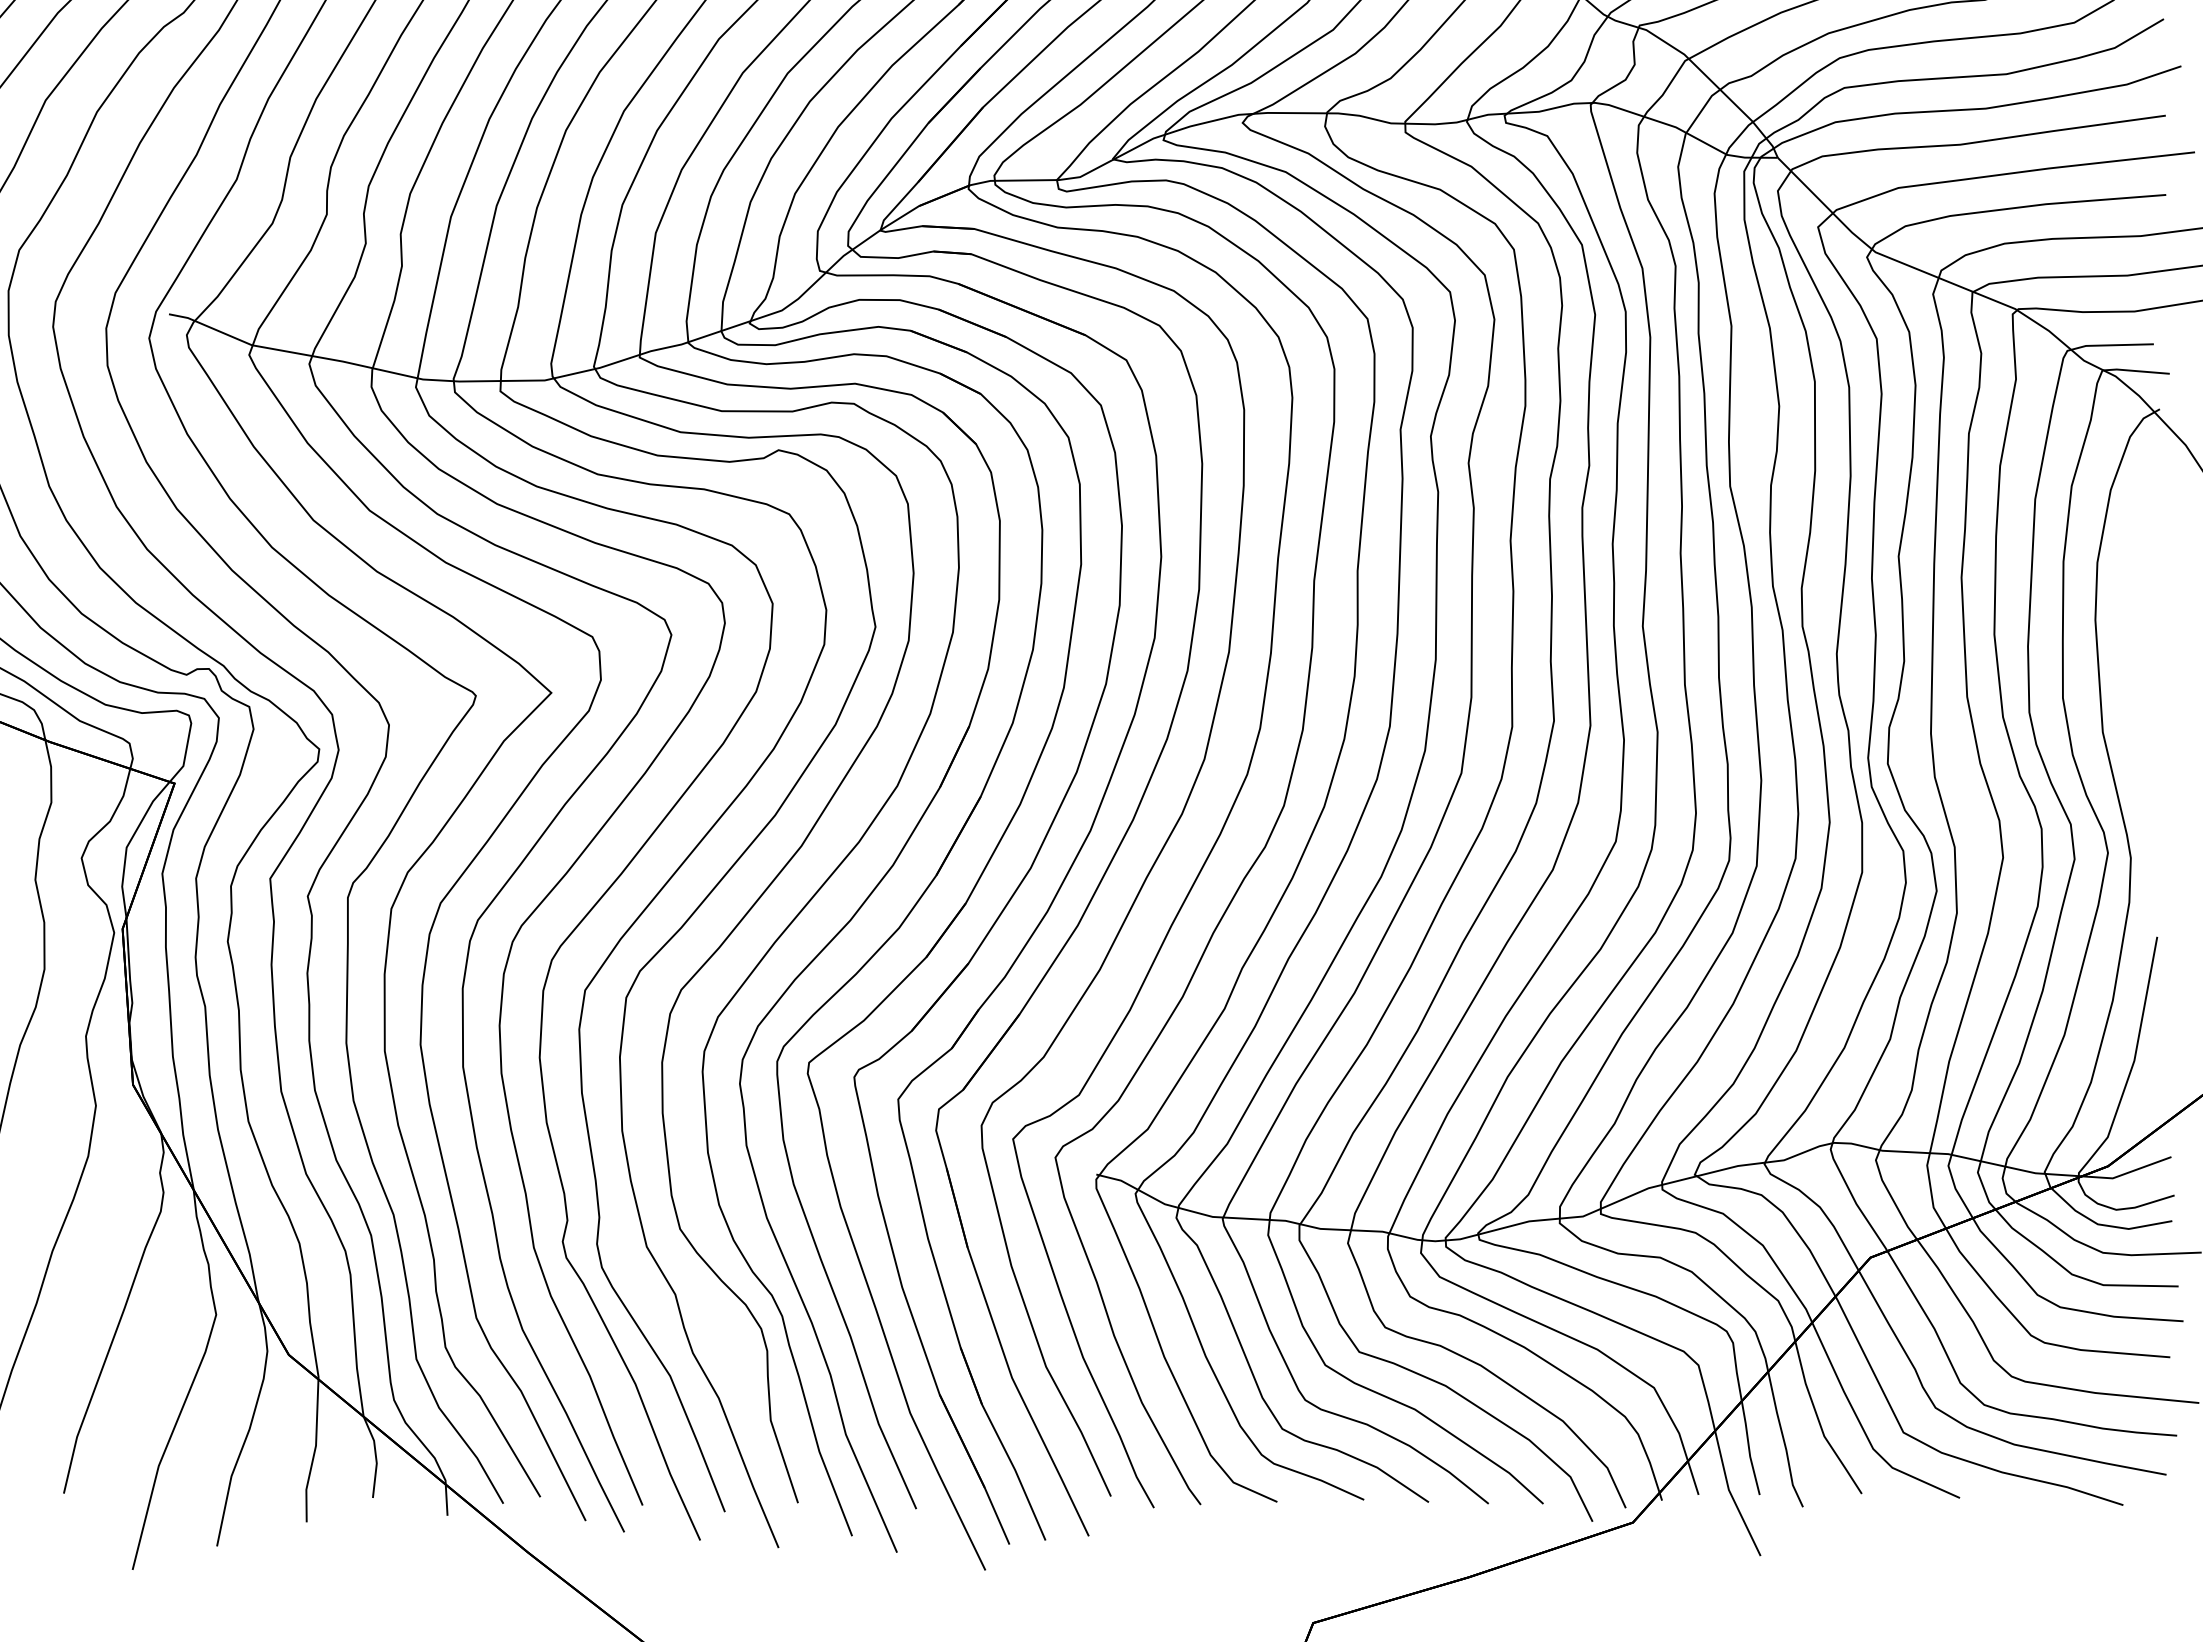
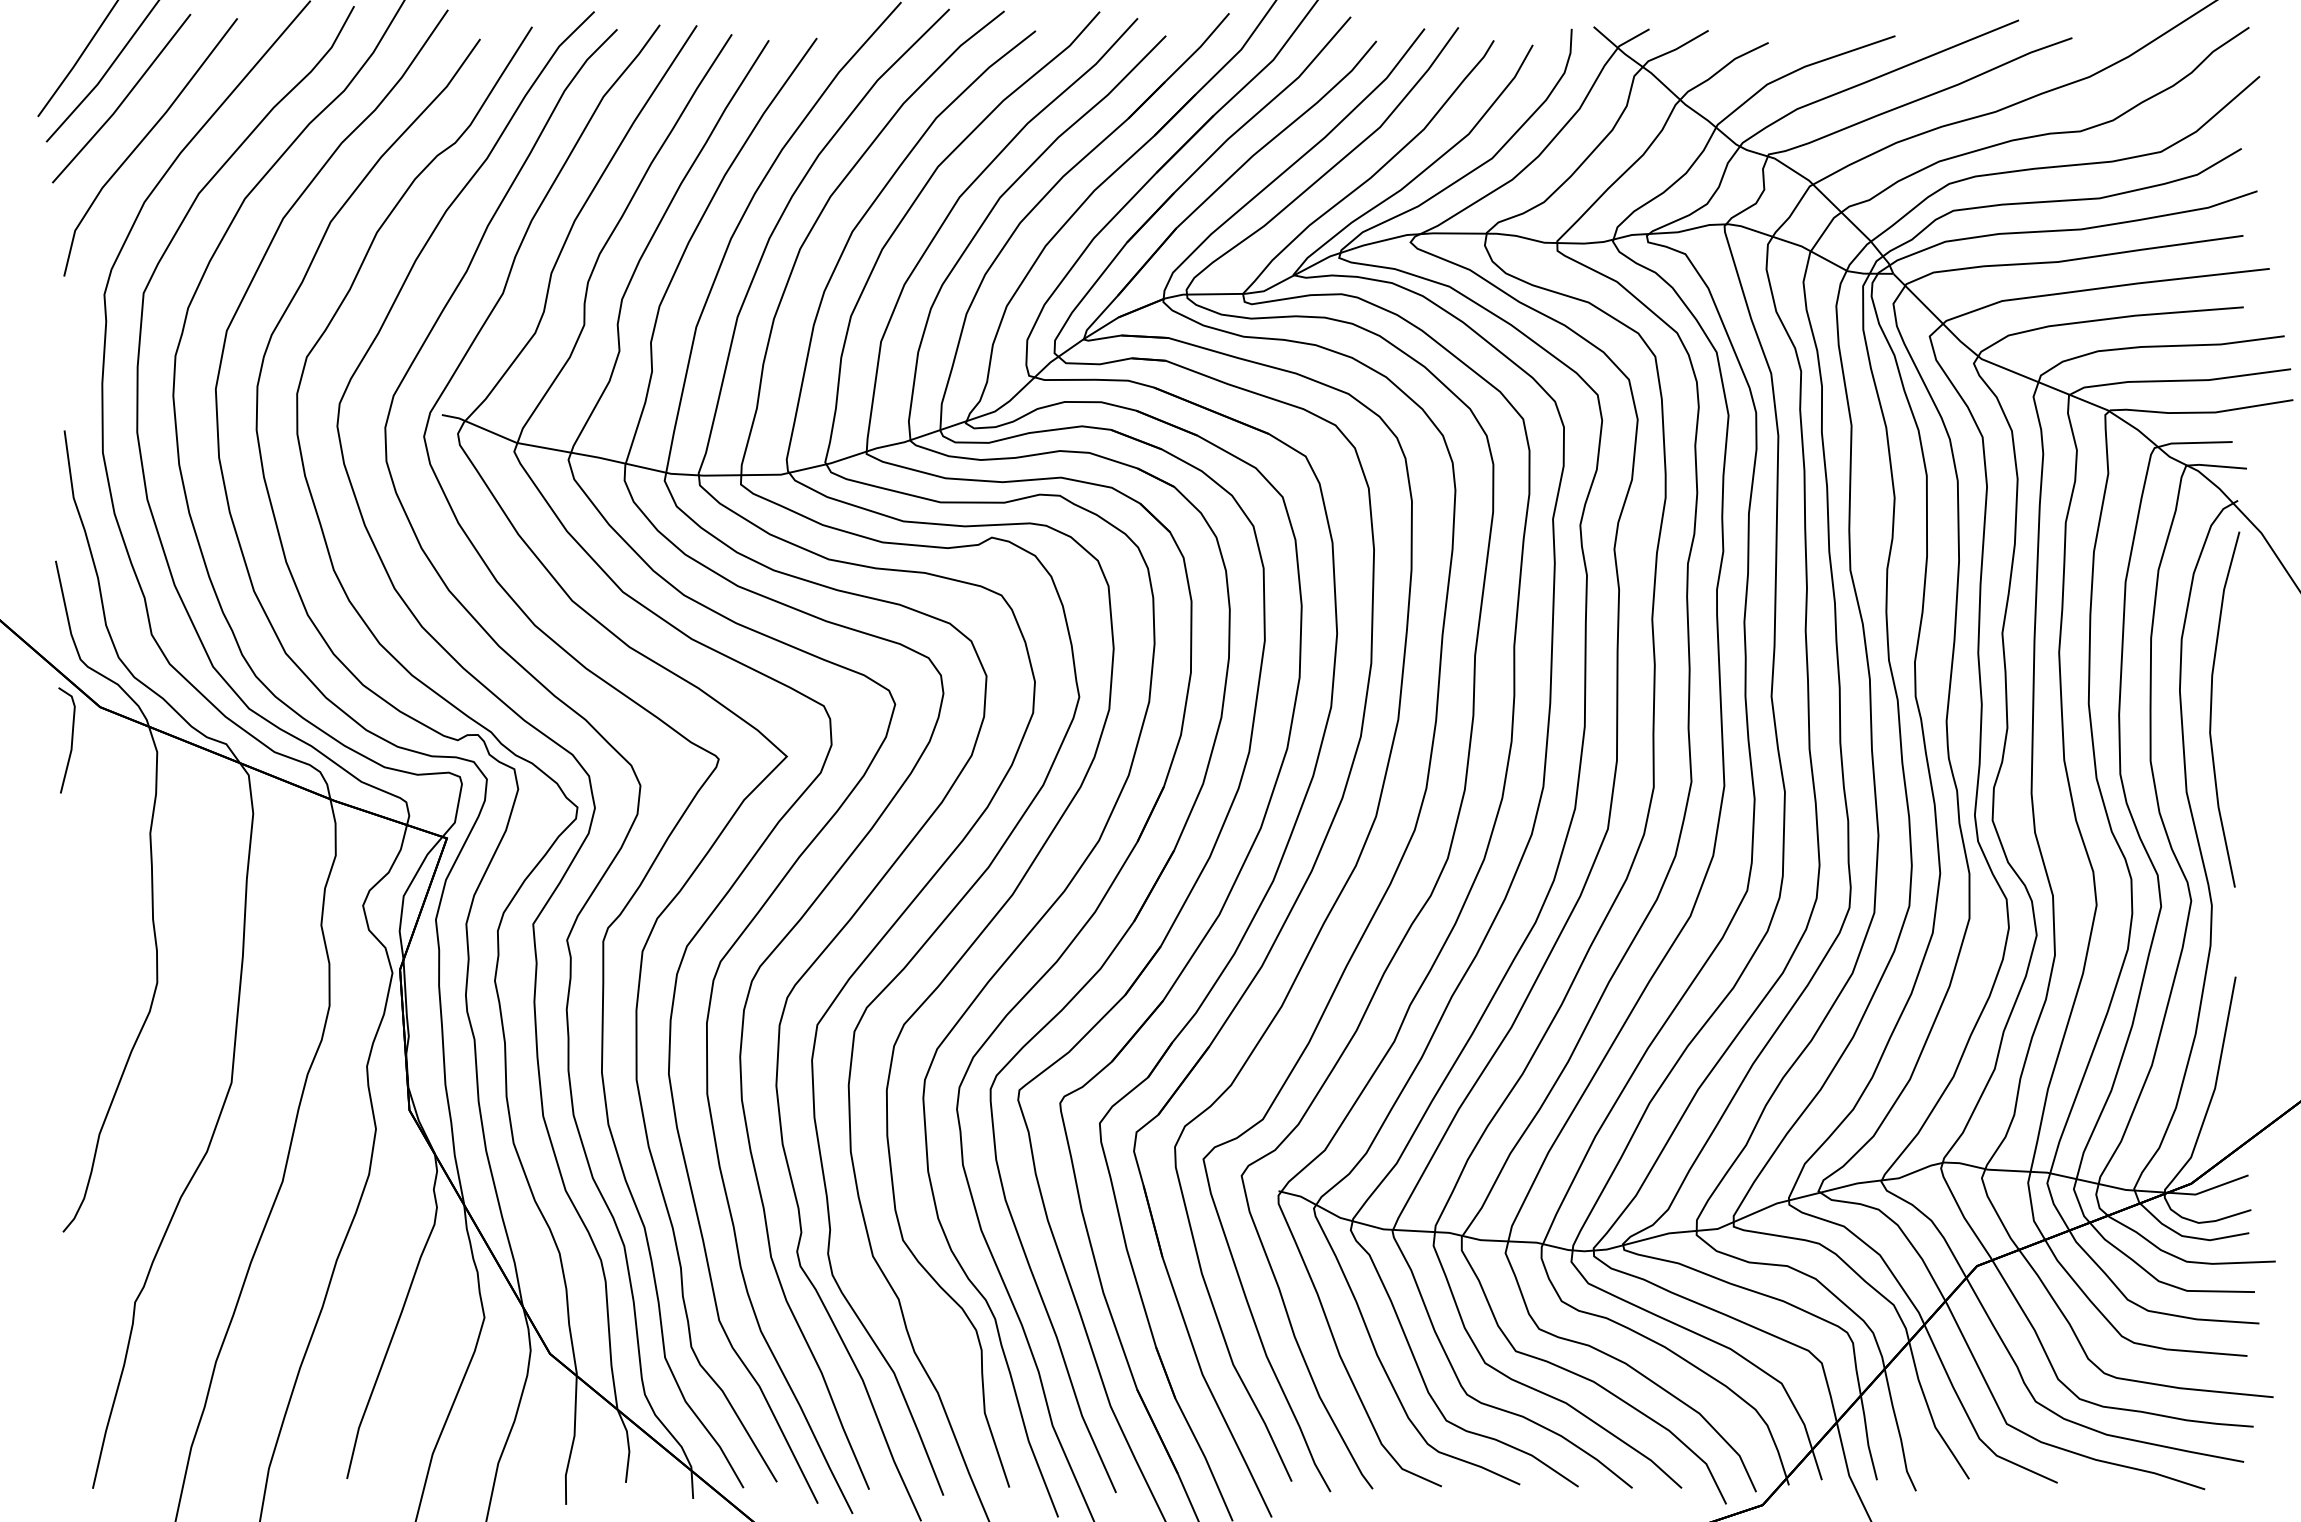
curve: (2130, 640) -> (2211, 709), added

